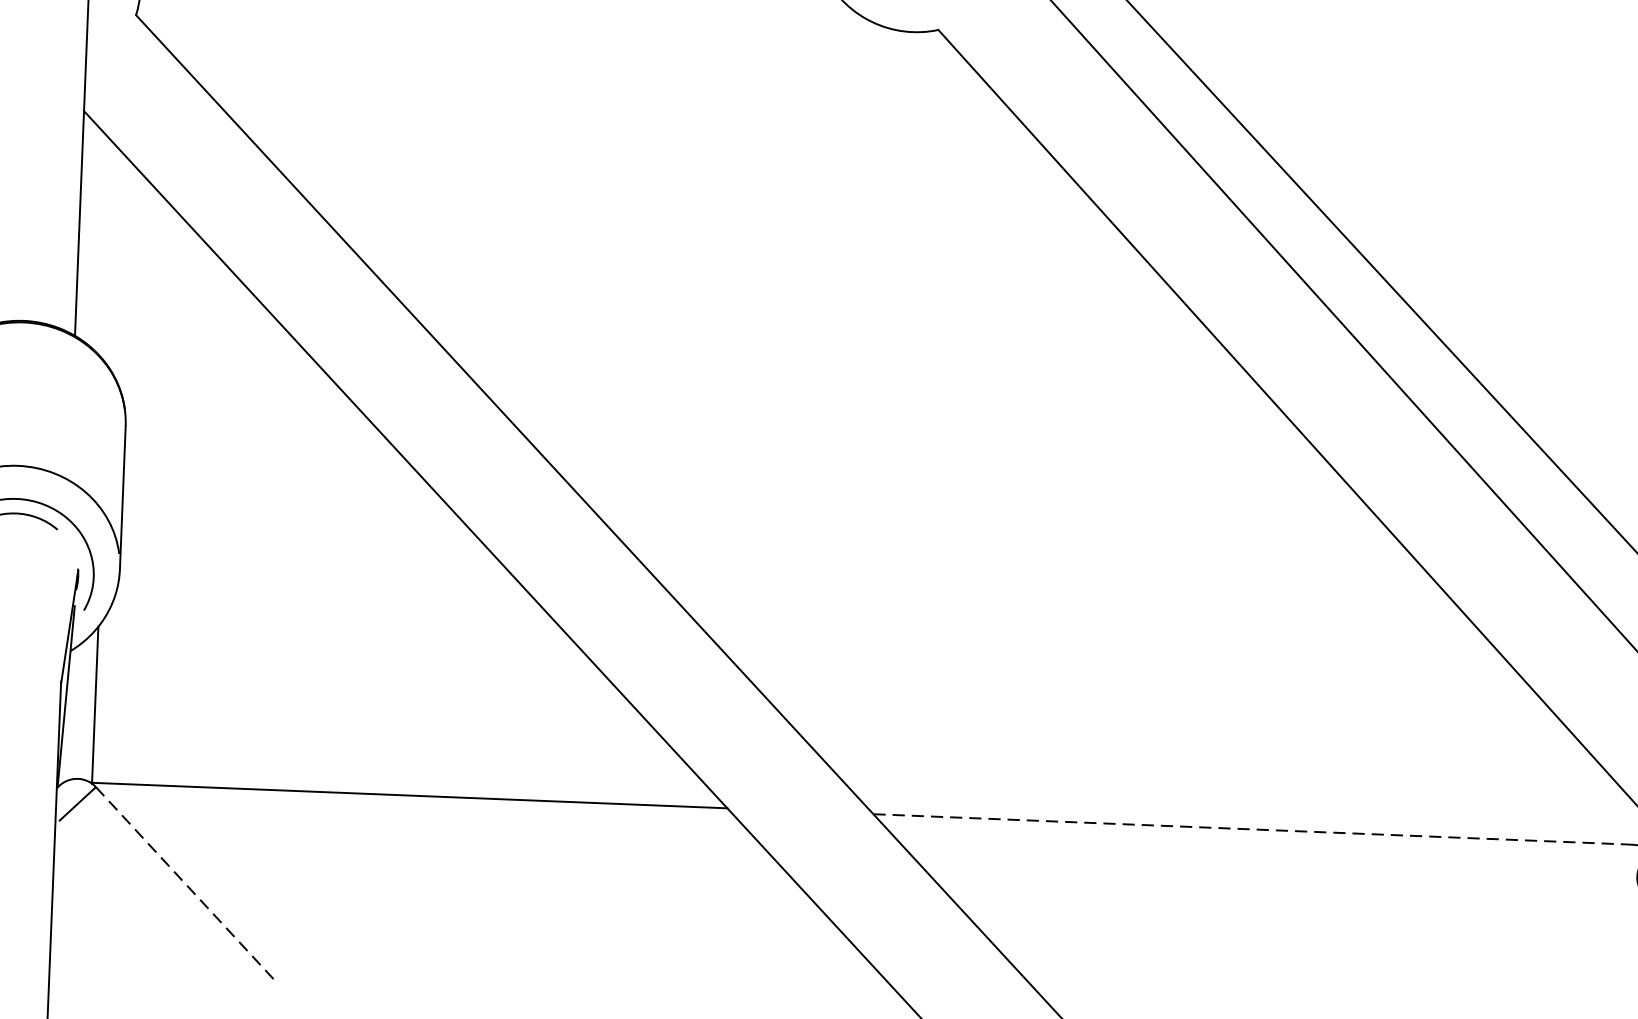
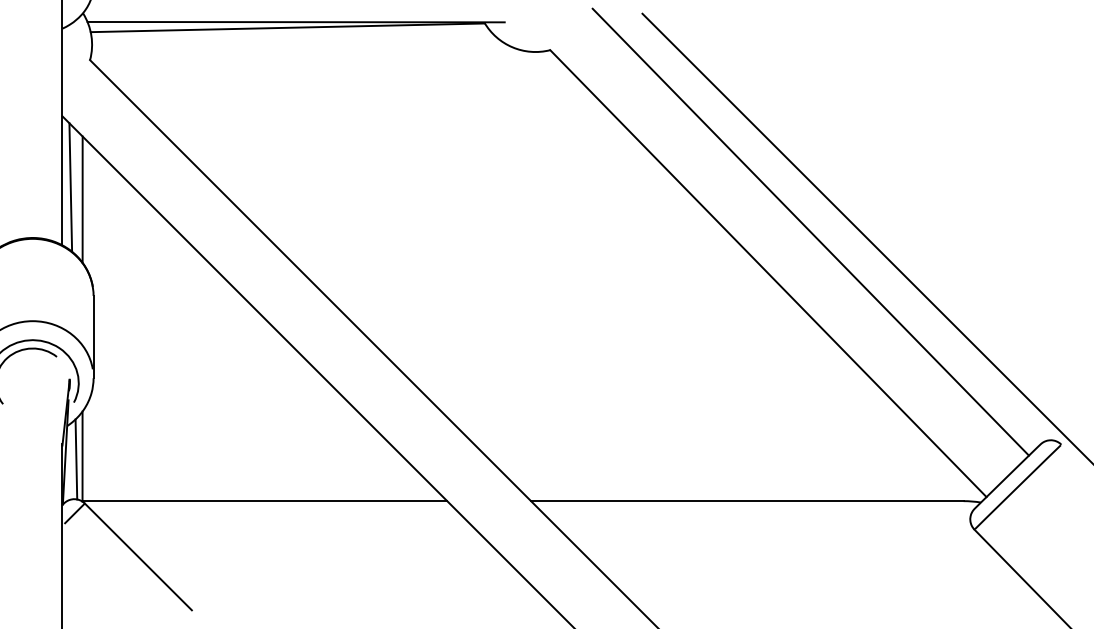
line: (93, 235) -> (70, 187), added
line: (113, 257) -> (82, 199), added
line: (84, 709) -> (76, 459), added
line: (1250, 829) -> (747, 501), dashed -> solid
line: (185, 883) -> (138, 556), dashed -> solid

